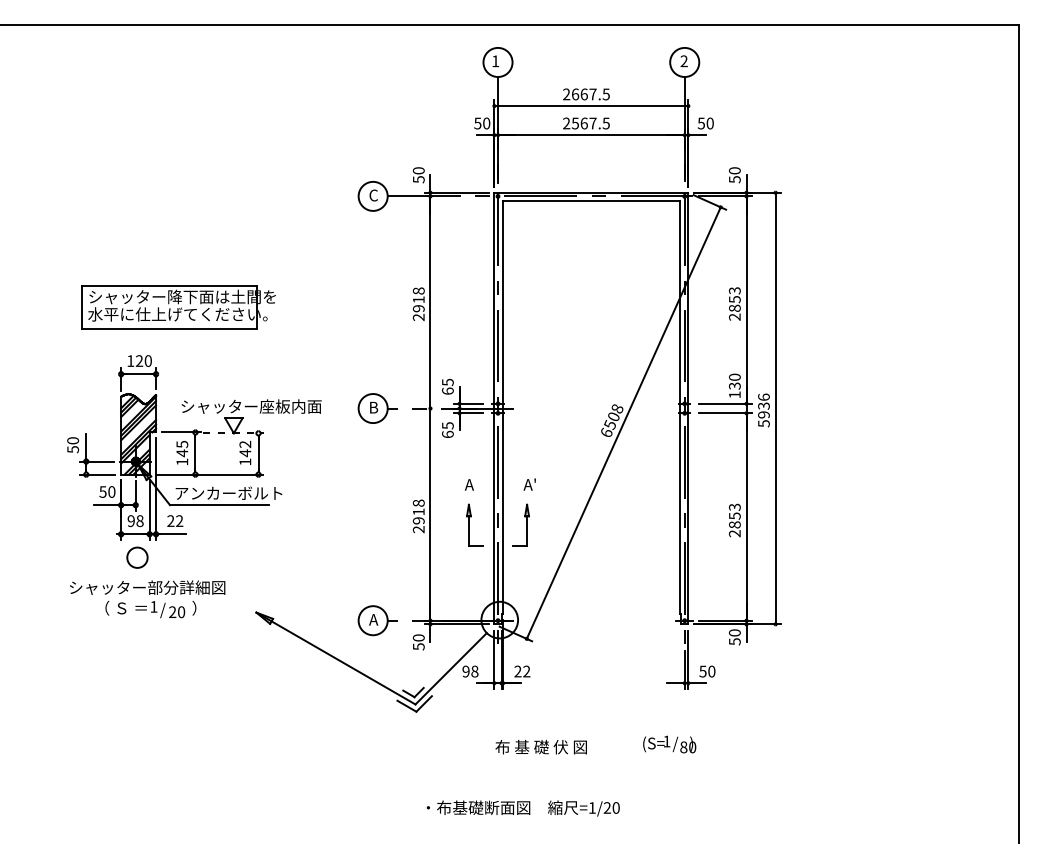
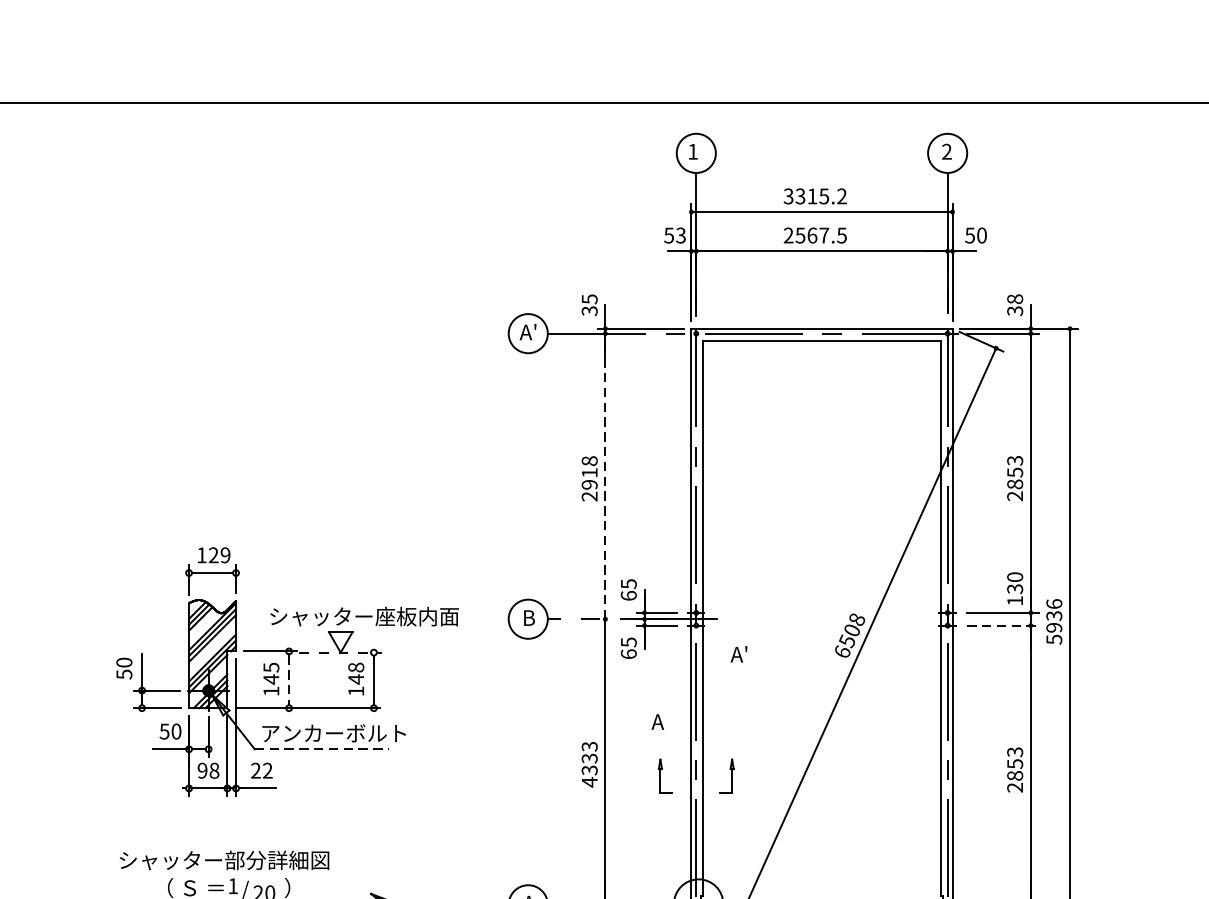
text: (586, 94) -> (815, 196), 2667.5 -> 3315.2
text: (486, 123) -> (680, 235), 50 -> 53
text: (418, 174) -> (589, 304), 50 -> 35
text: (734, 174) -> (1014, 304), 50 -> 38
text: (373, 195) -> (528, 332), C -> A'
line: (430, 301) -> (605, 475), solid -> dashed
part: (178, 307) -> (266, 483), removed
text: (147, 360) -> (224, 554), 120 -> 129
line: (725, 413) -> (1002, 625), solid -> dashed
text: (245, 444) -> (356, 667), 142 -> 148
line: (195, 454) -> (289, 681), solid -> dashed
text: (529, 484) -> (738, 654), moved
line: (219, 505) -> (321, 749), solid -> dashed
text: (418, 516) -> (589, 764), 2918 -> 4333
part: (474, 524) -> (664, 775), size x0.6
part: (520, 524) -> (726, 775), size x0.6
circle: (137, 557) -> (211, 819), removed

